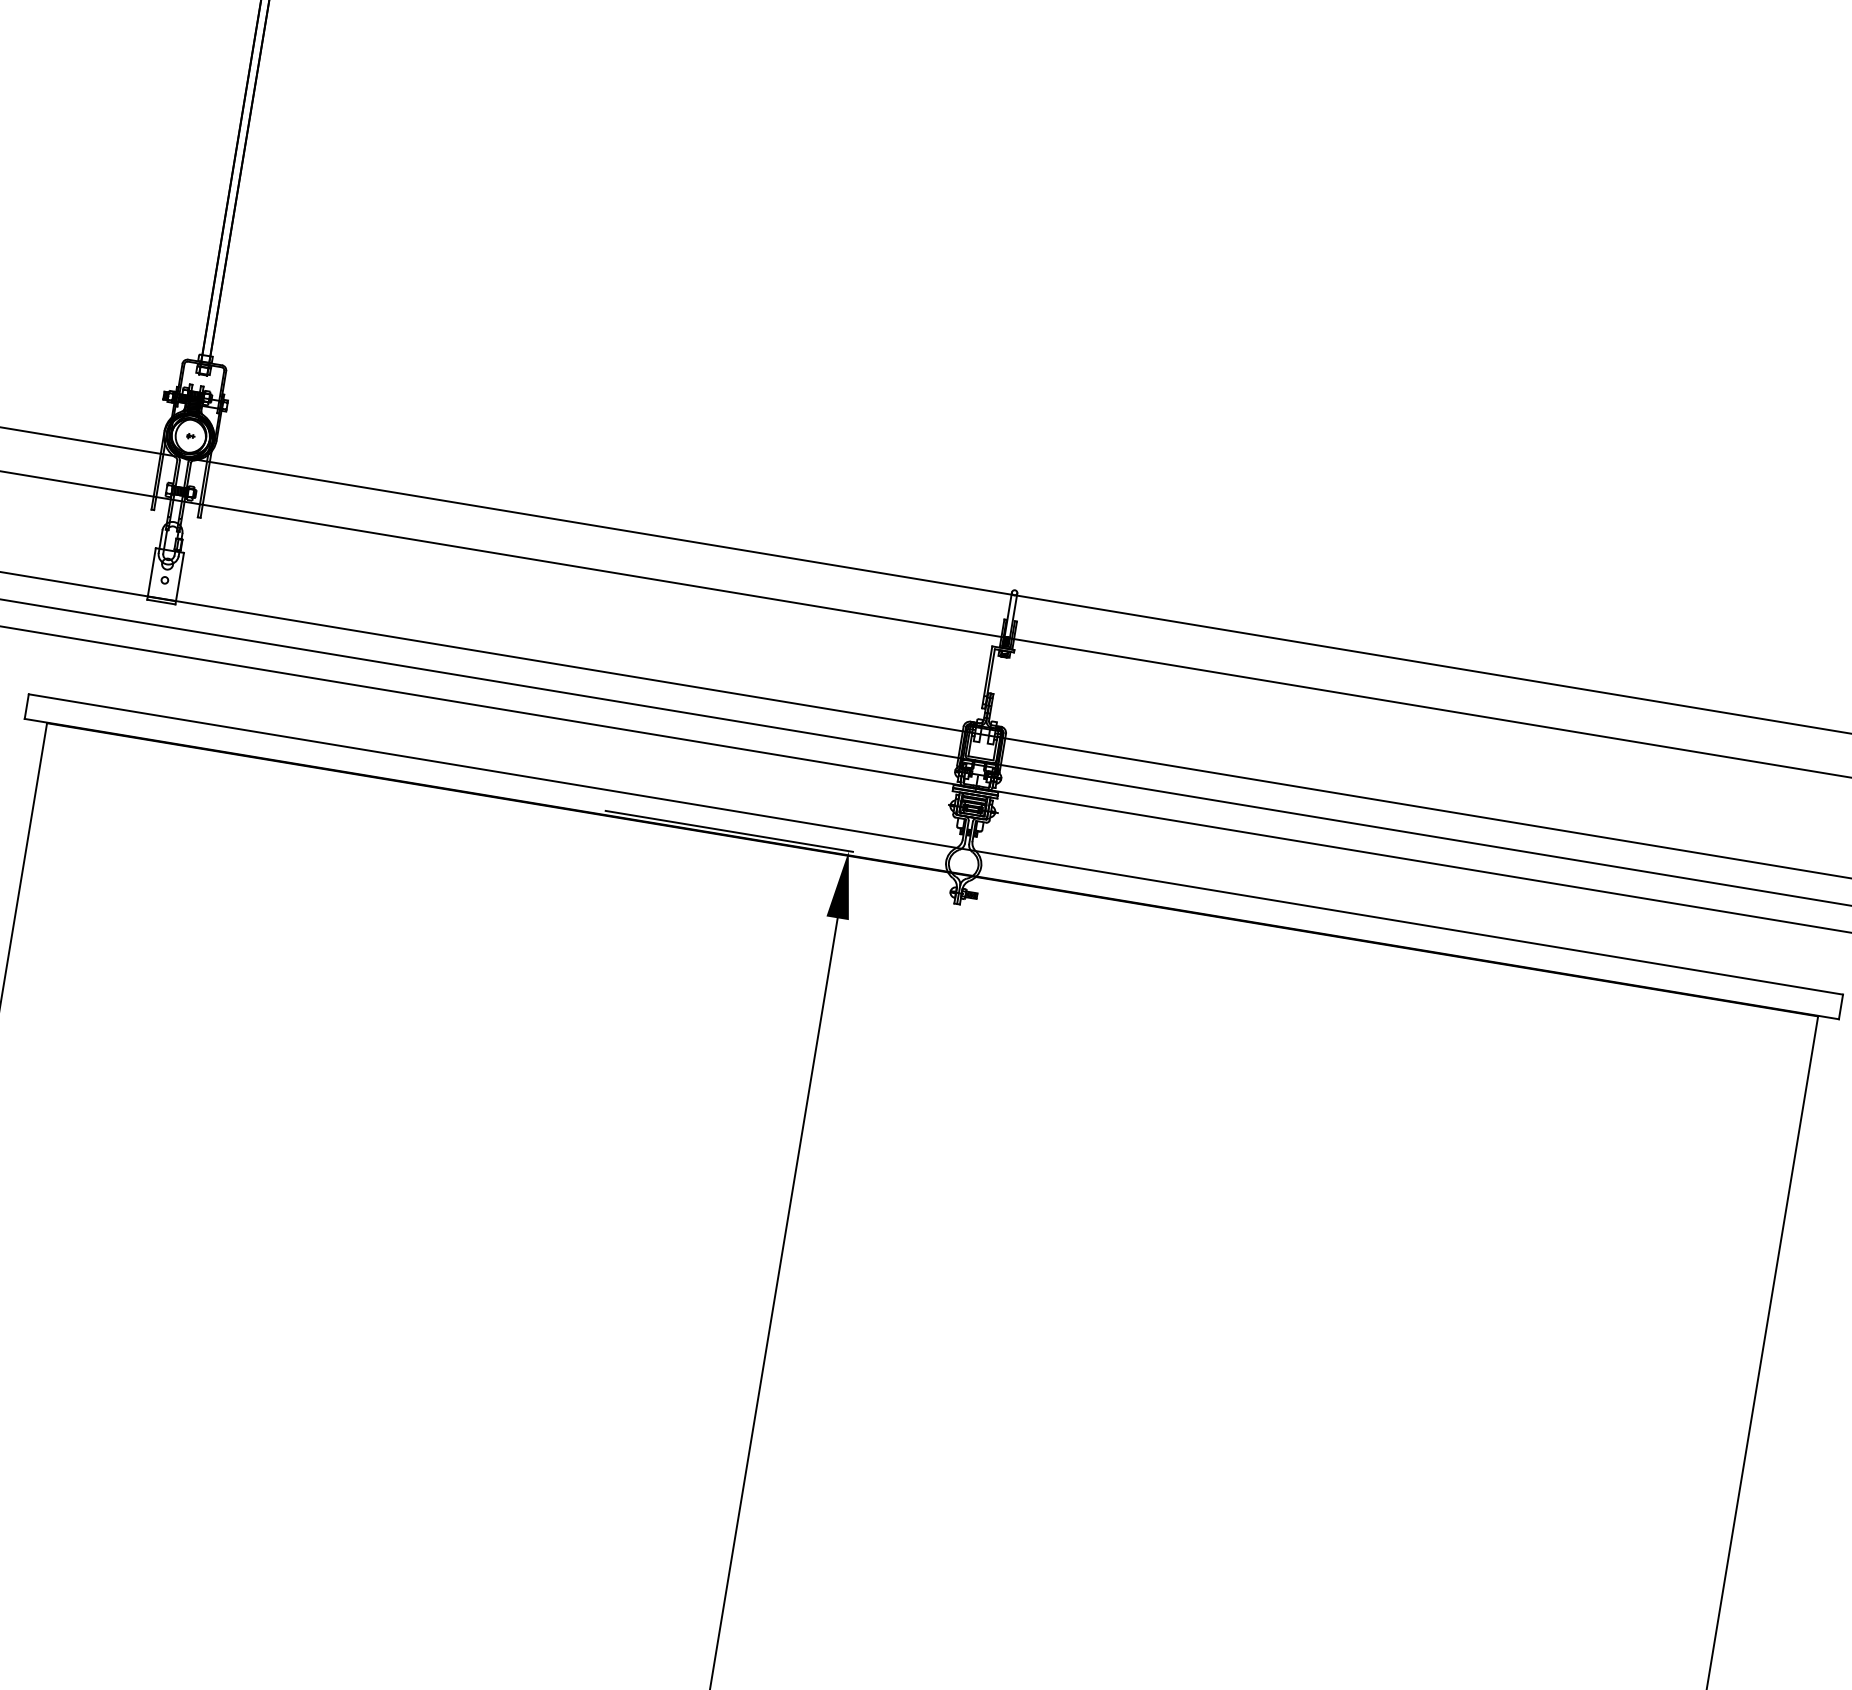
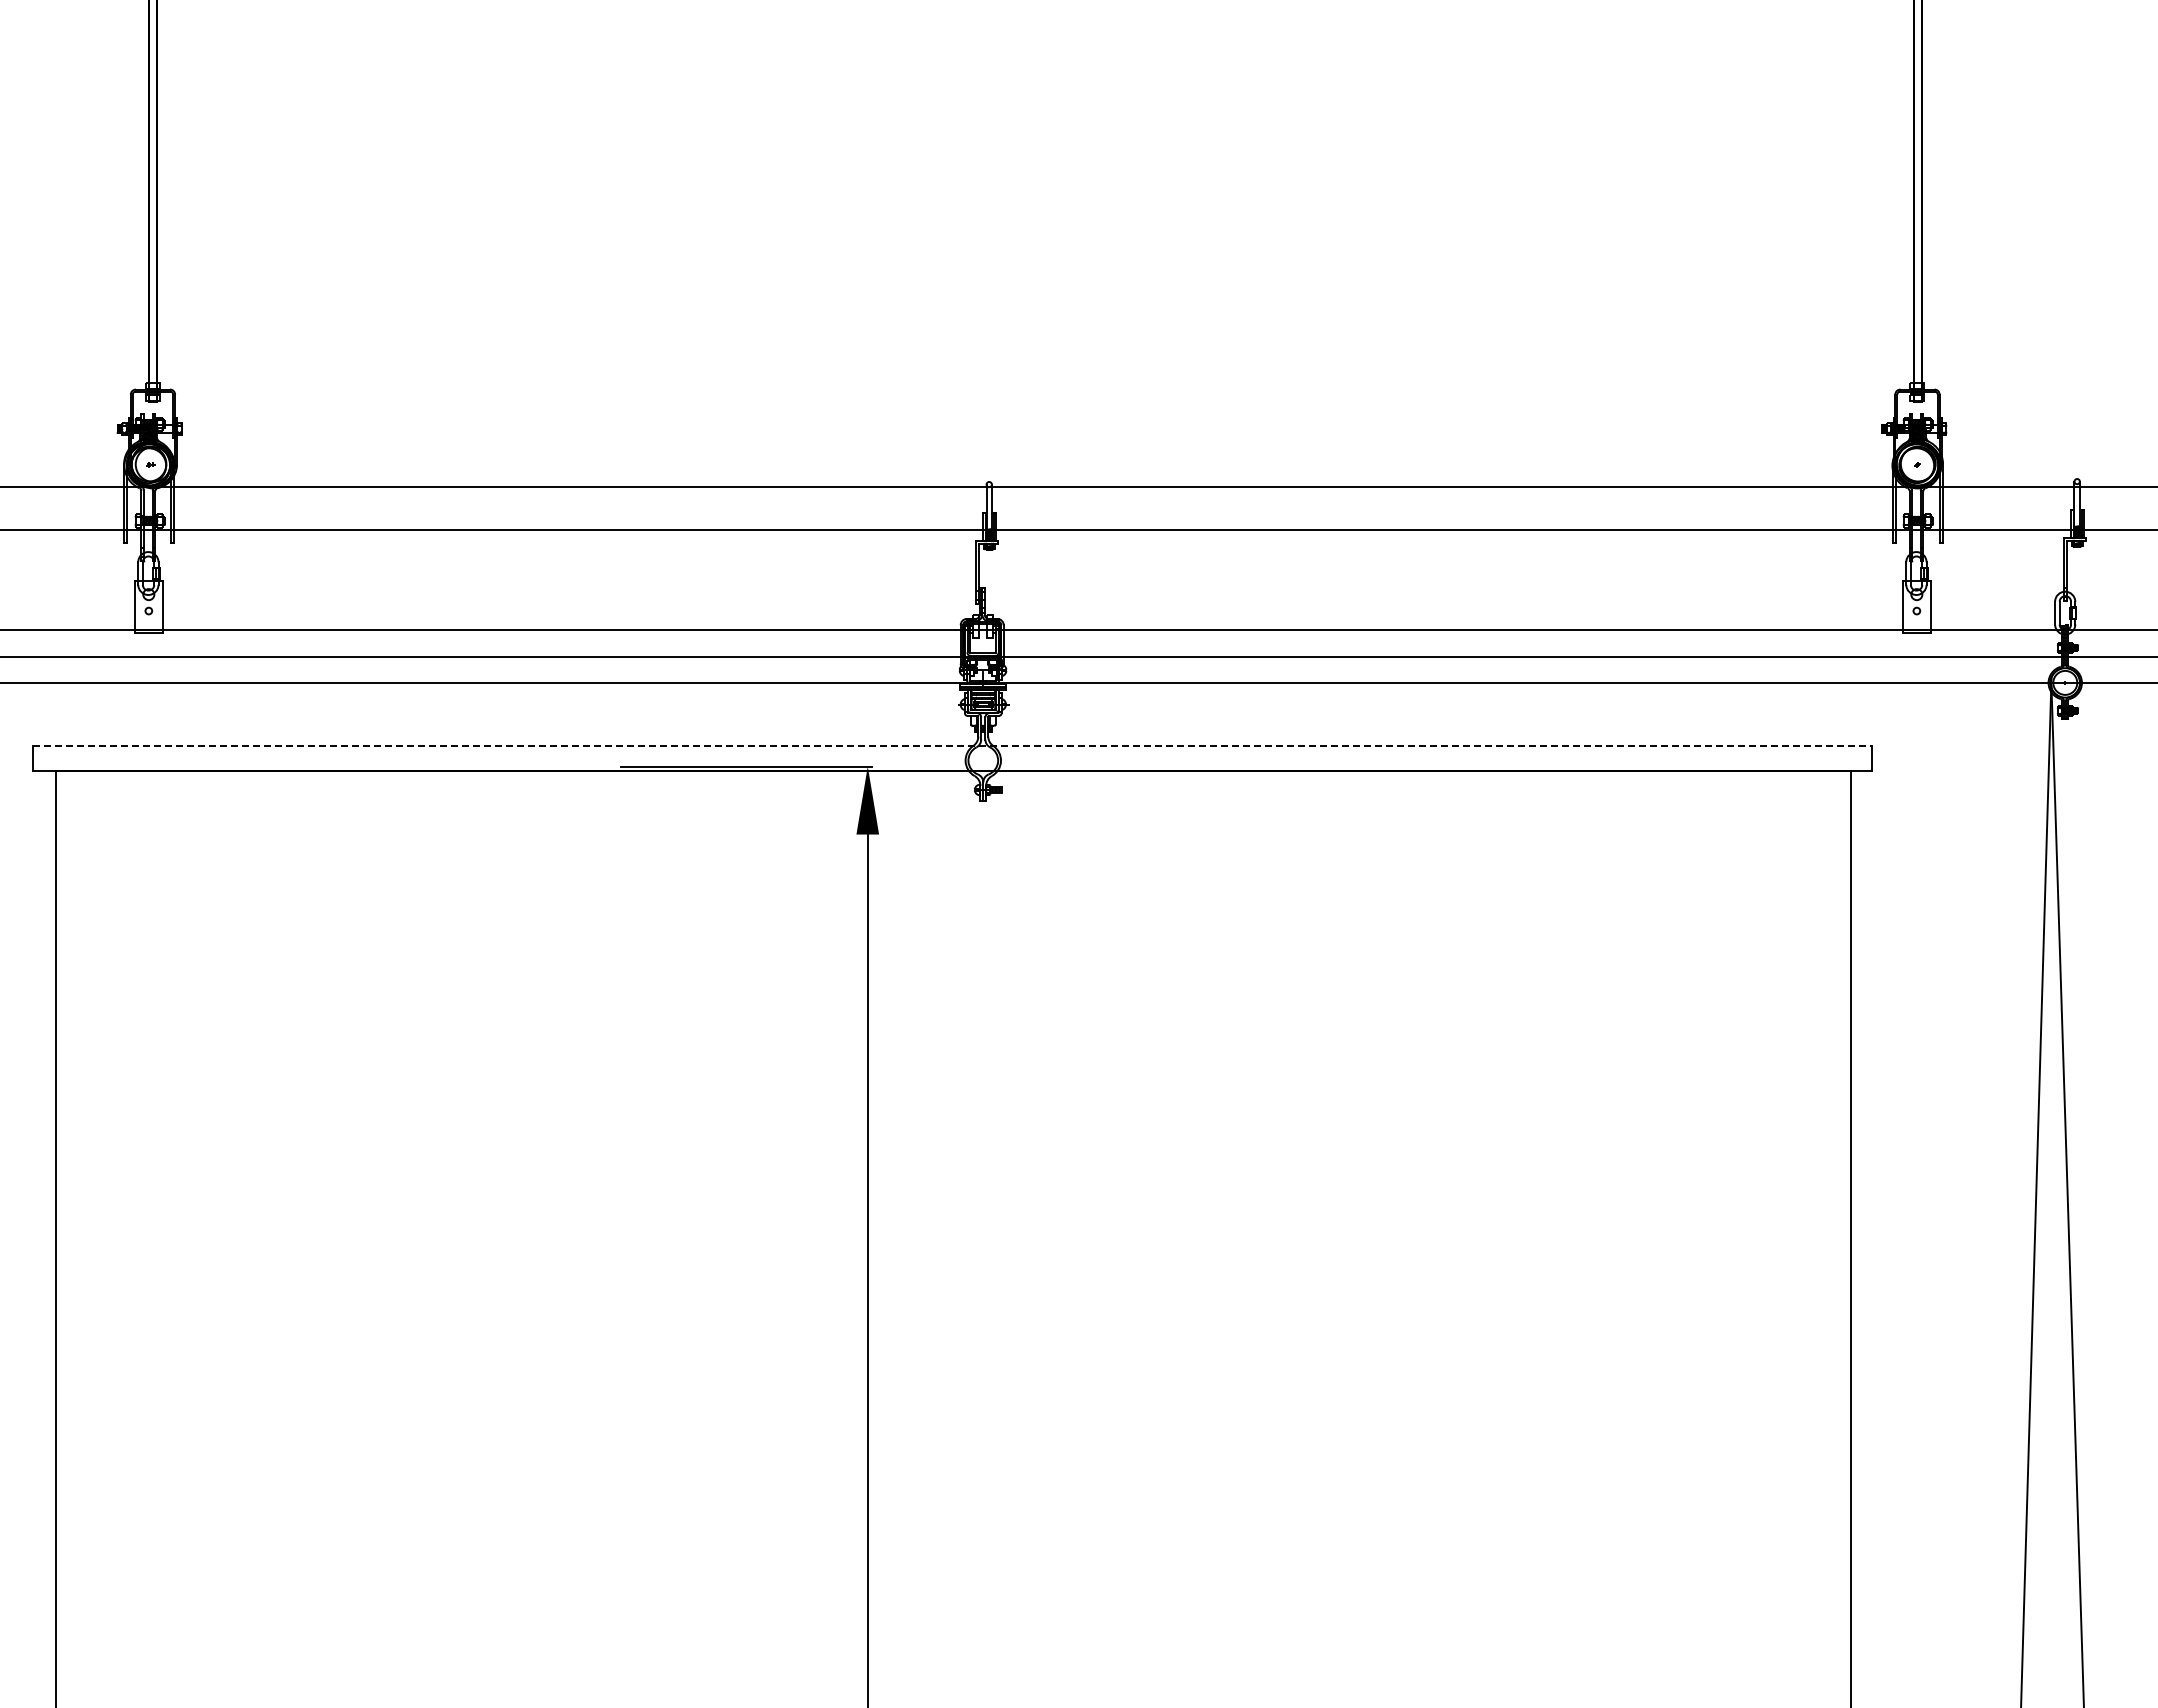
line: (936, 844) -> (953, 745), solid -> dashed

